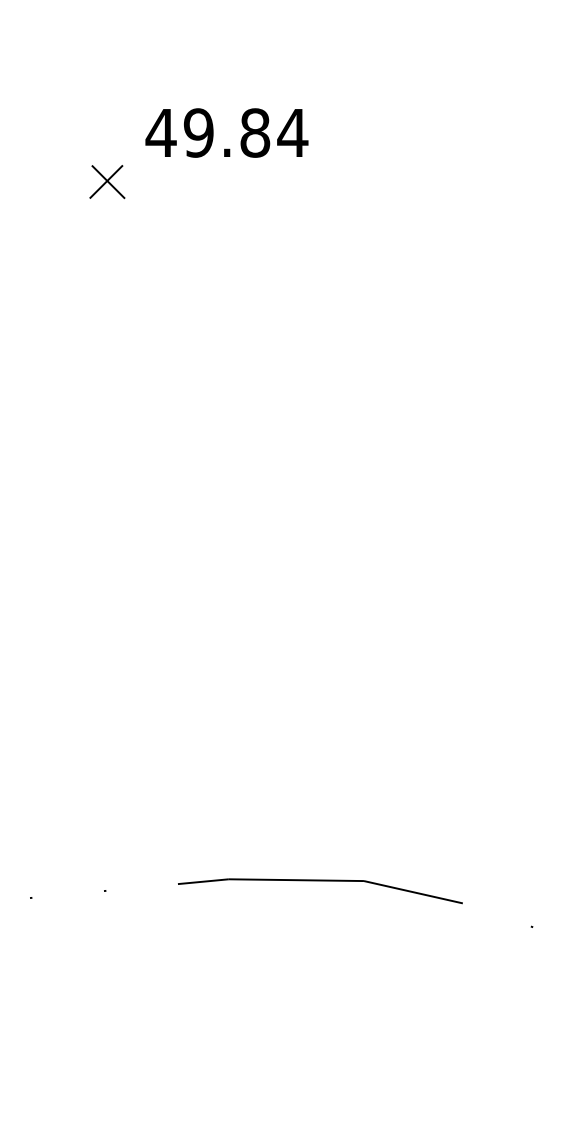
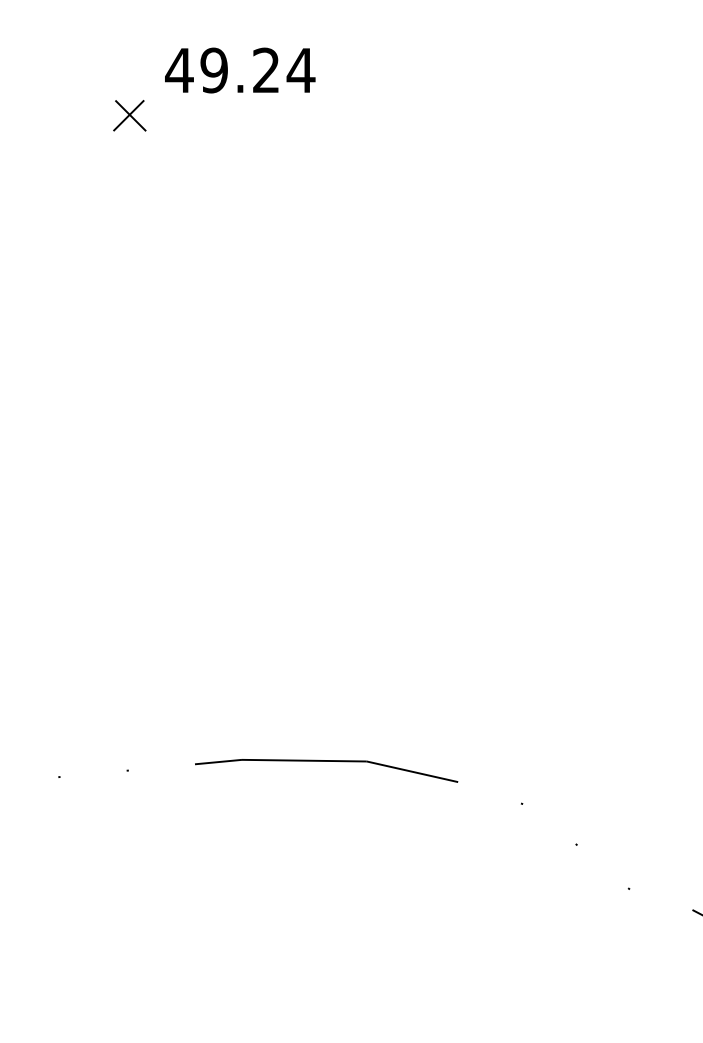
text: (255, 132) -> (266, 70), 49.84 -> 49.24

